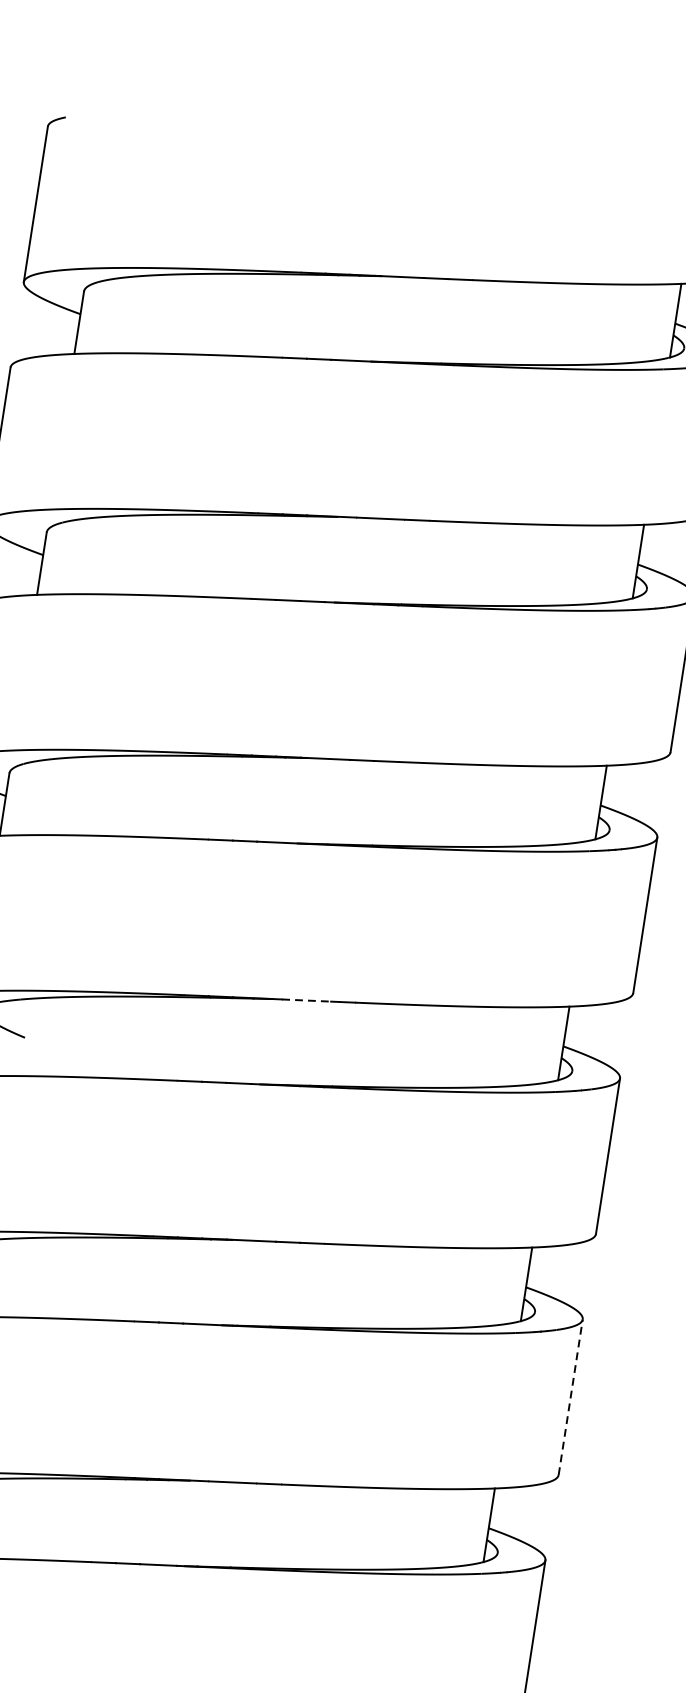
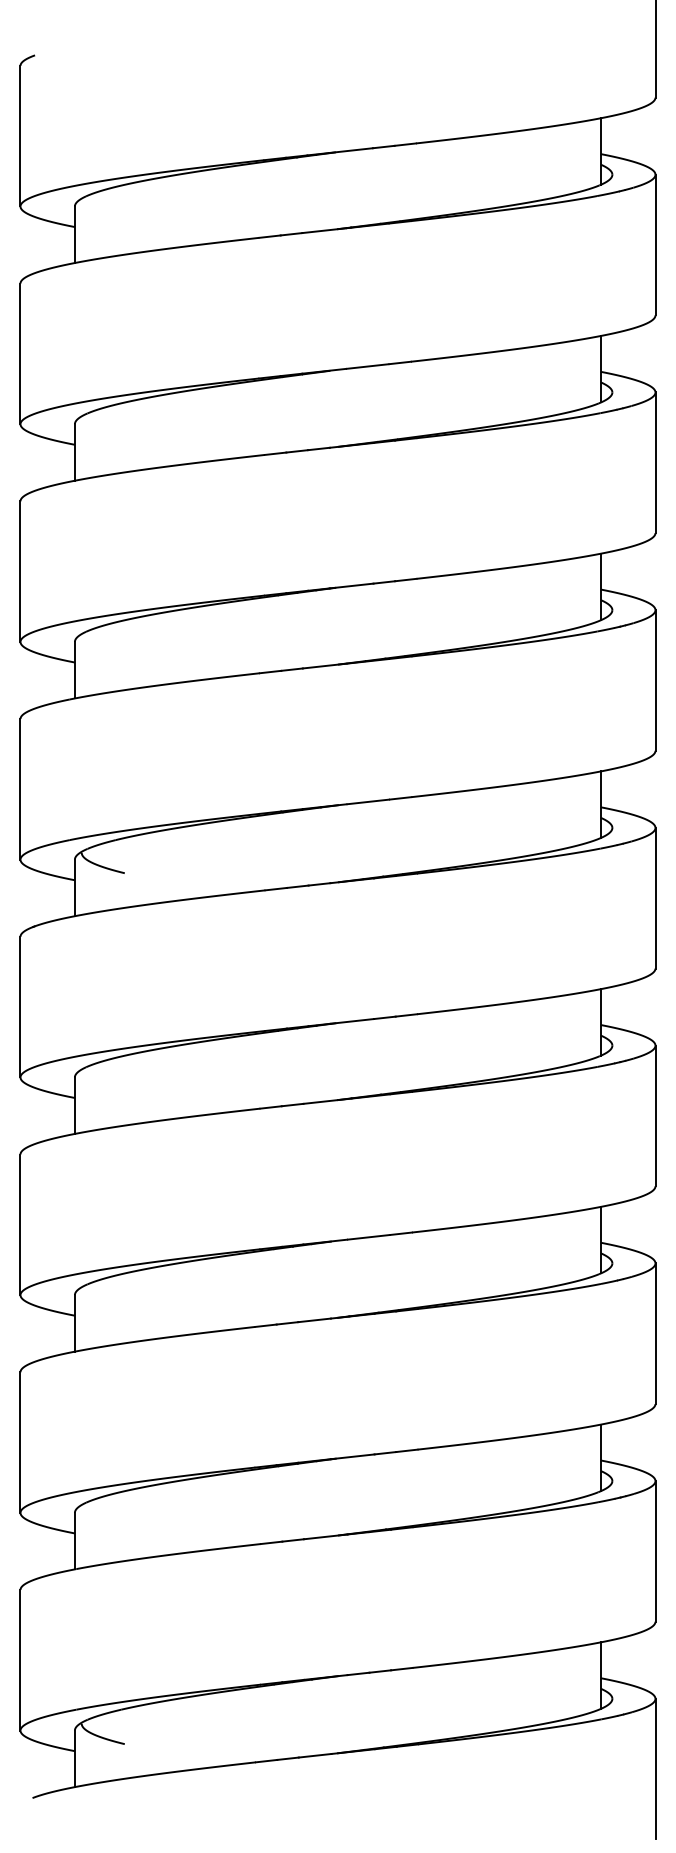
line: (306, 1000) -> (368, 801), dashed -> solid
line: (570, 1396) -> (655, 1115), dashed -> solid

